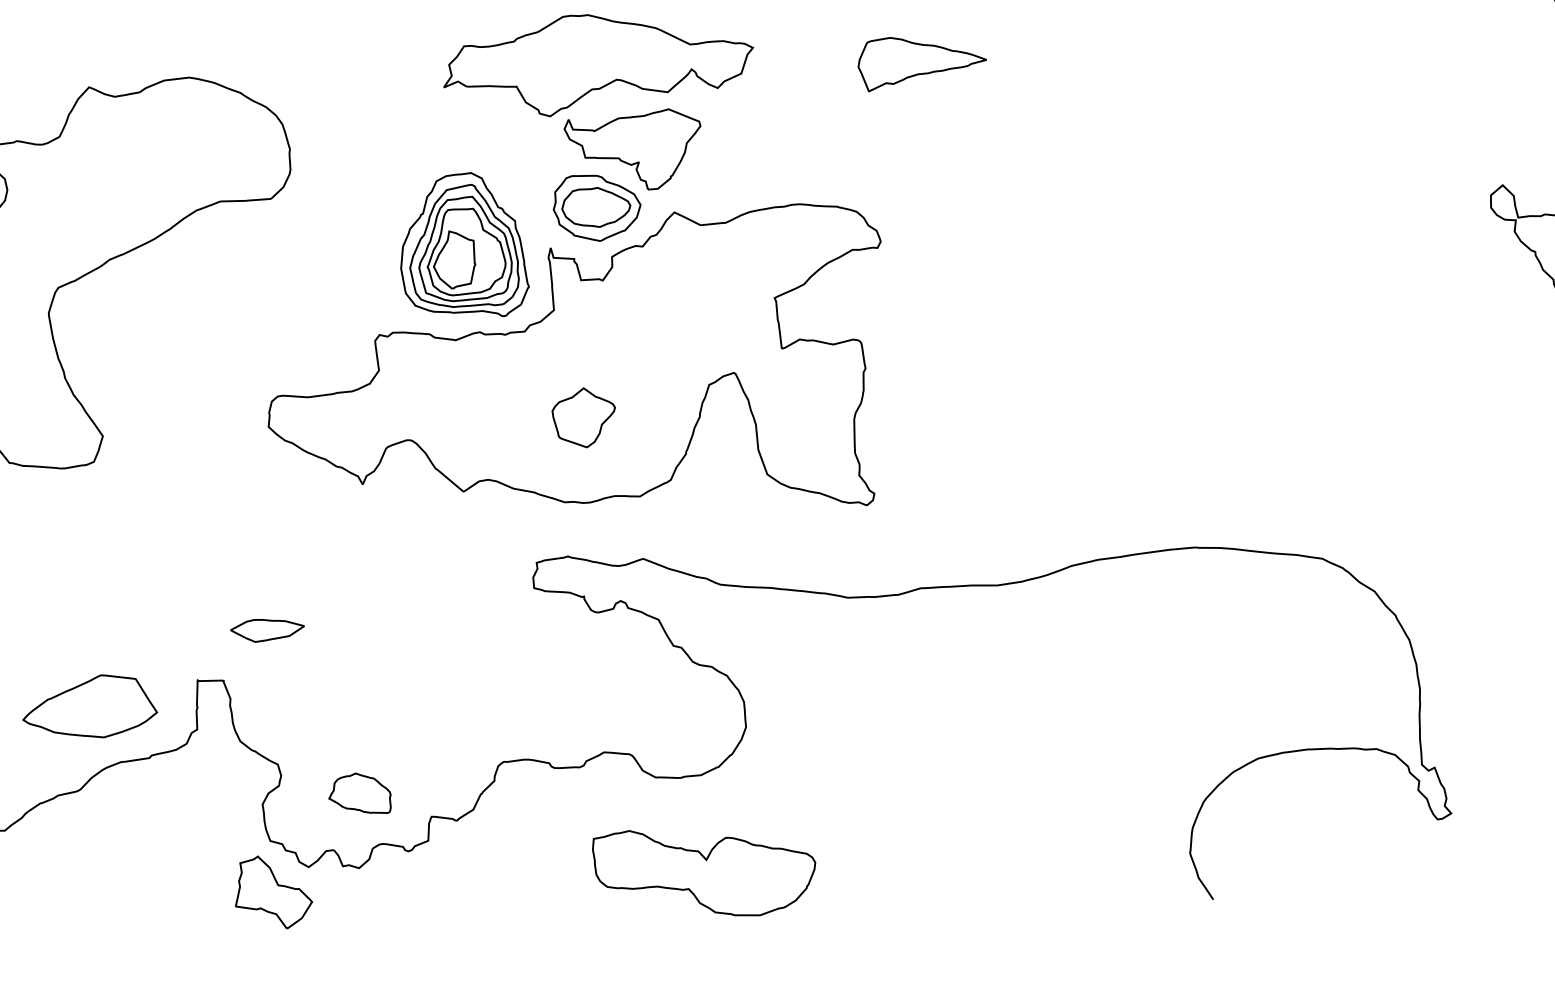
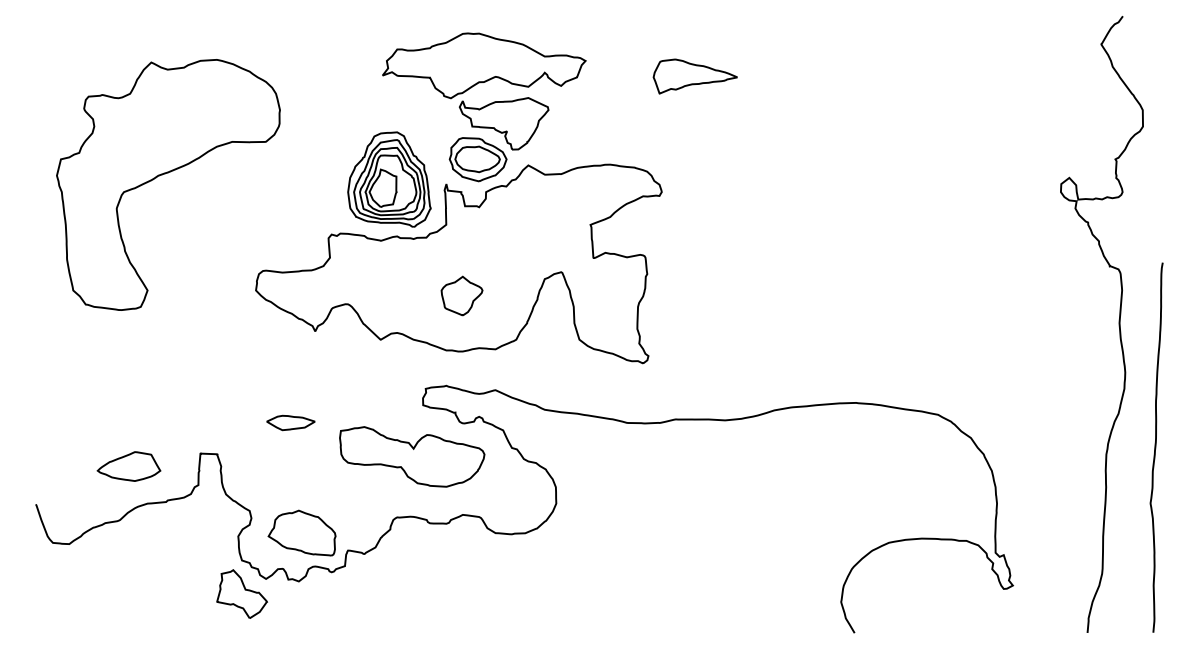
part: (266, 629) -> (290, 422), moved
part: (88, 706) -> (128, 466), size x0.71
part: (358, 793) -> (301, 532), size x1.67
part: (705, 871) -> (412, 456), moved

